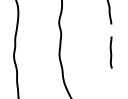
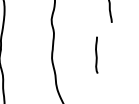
line: (110, 52) -> (95, 55), moved

